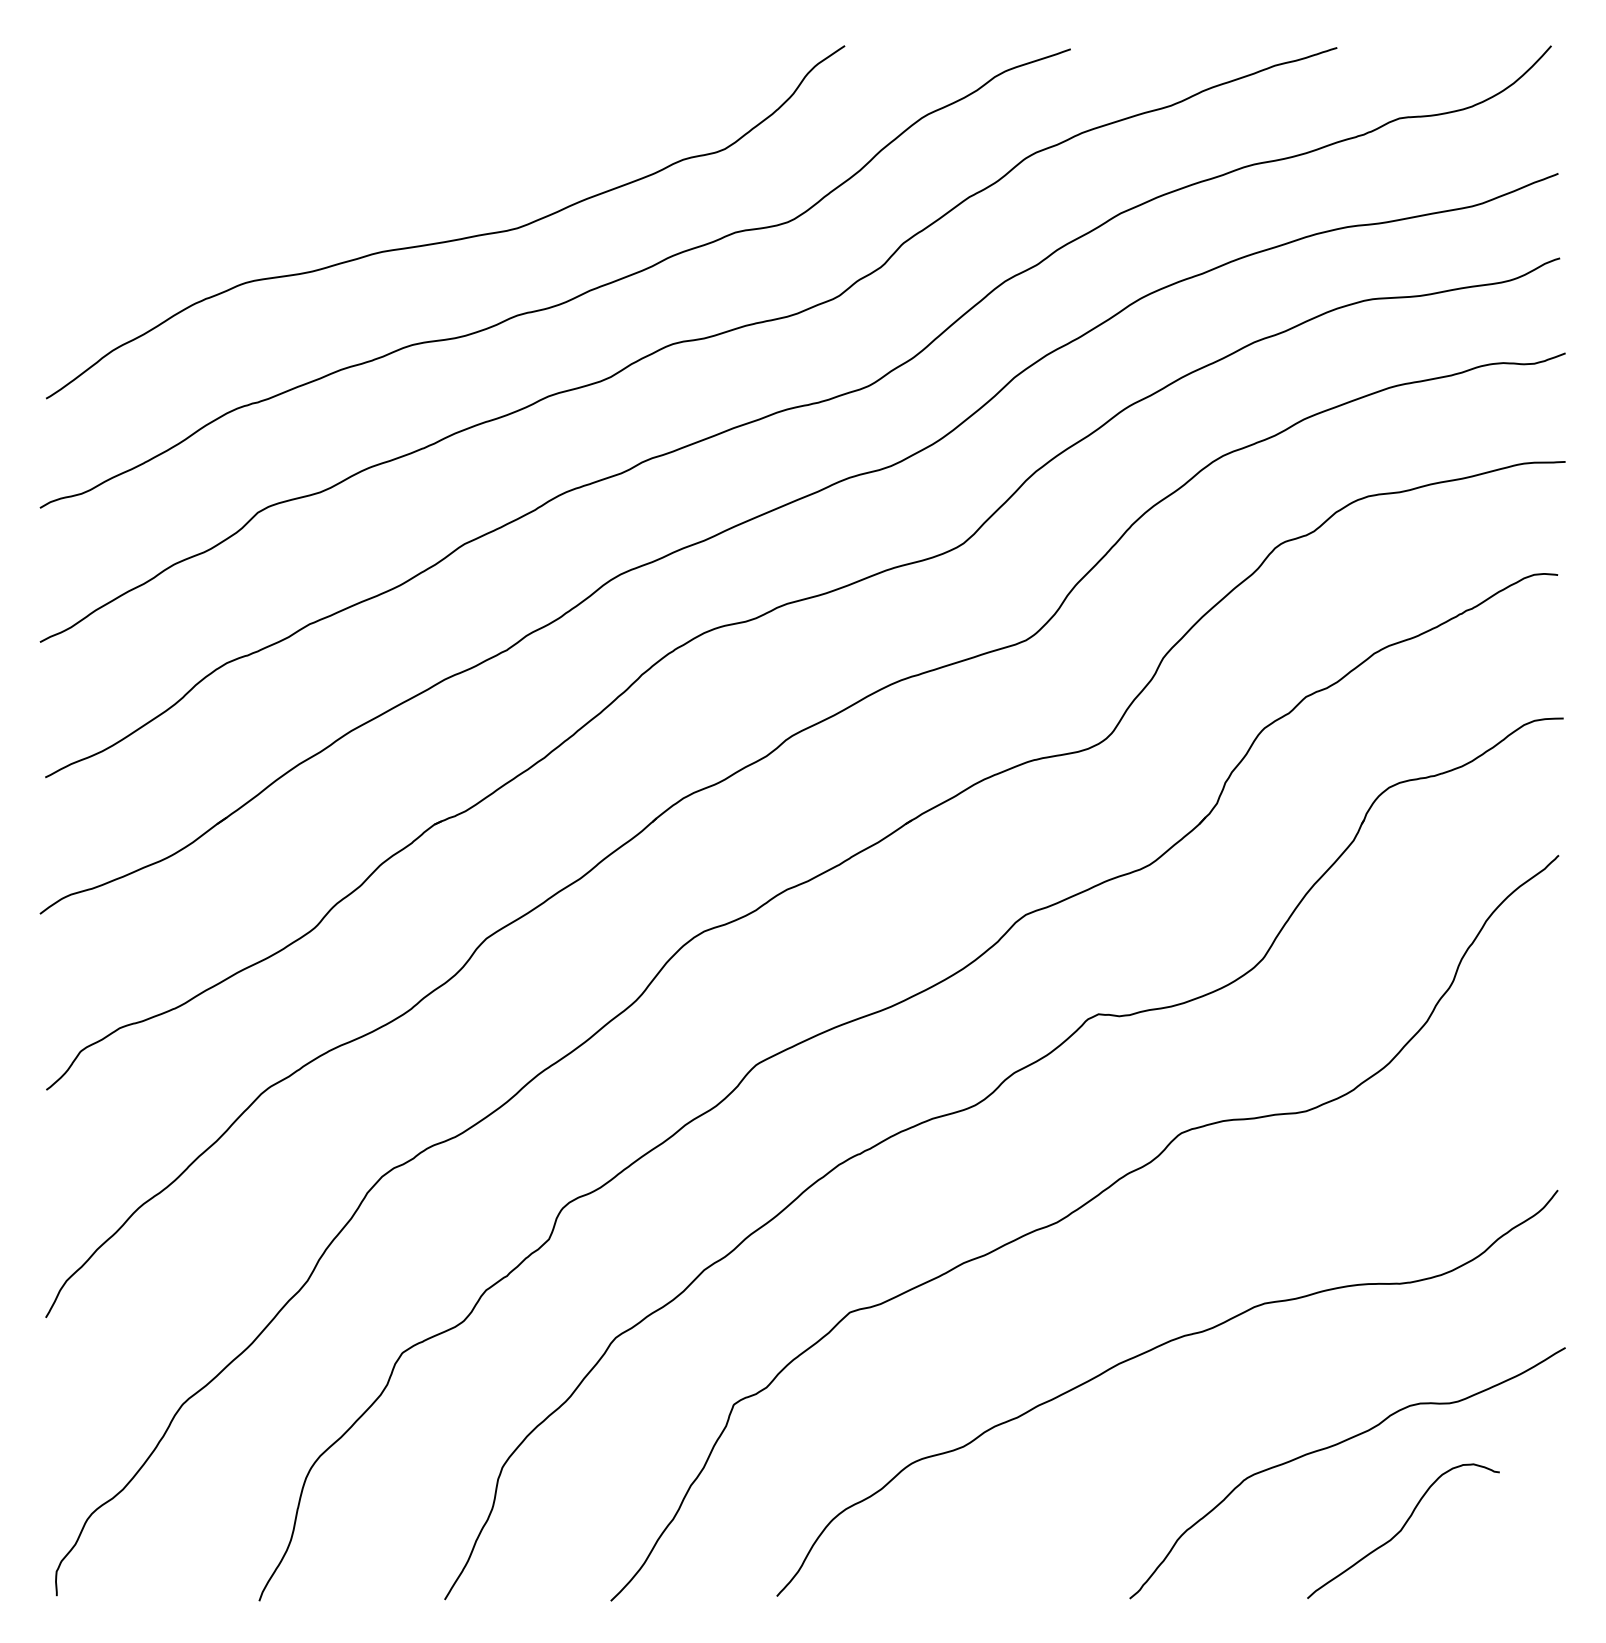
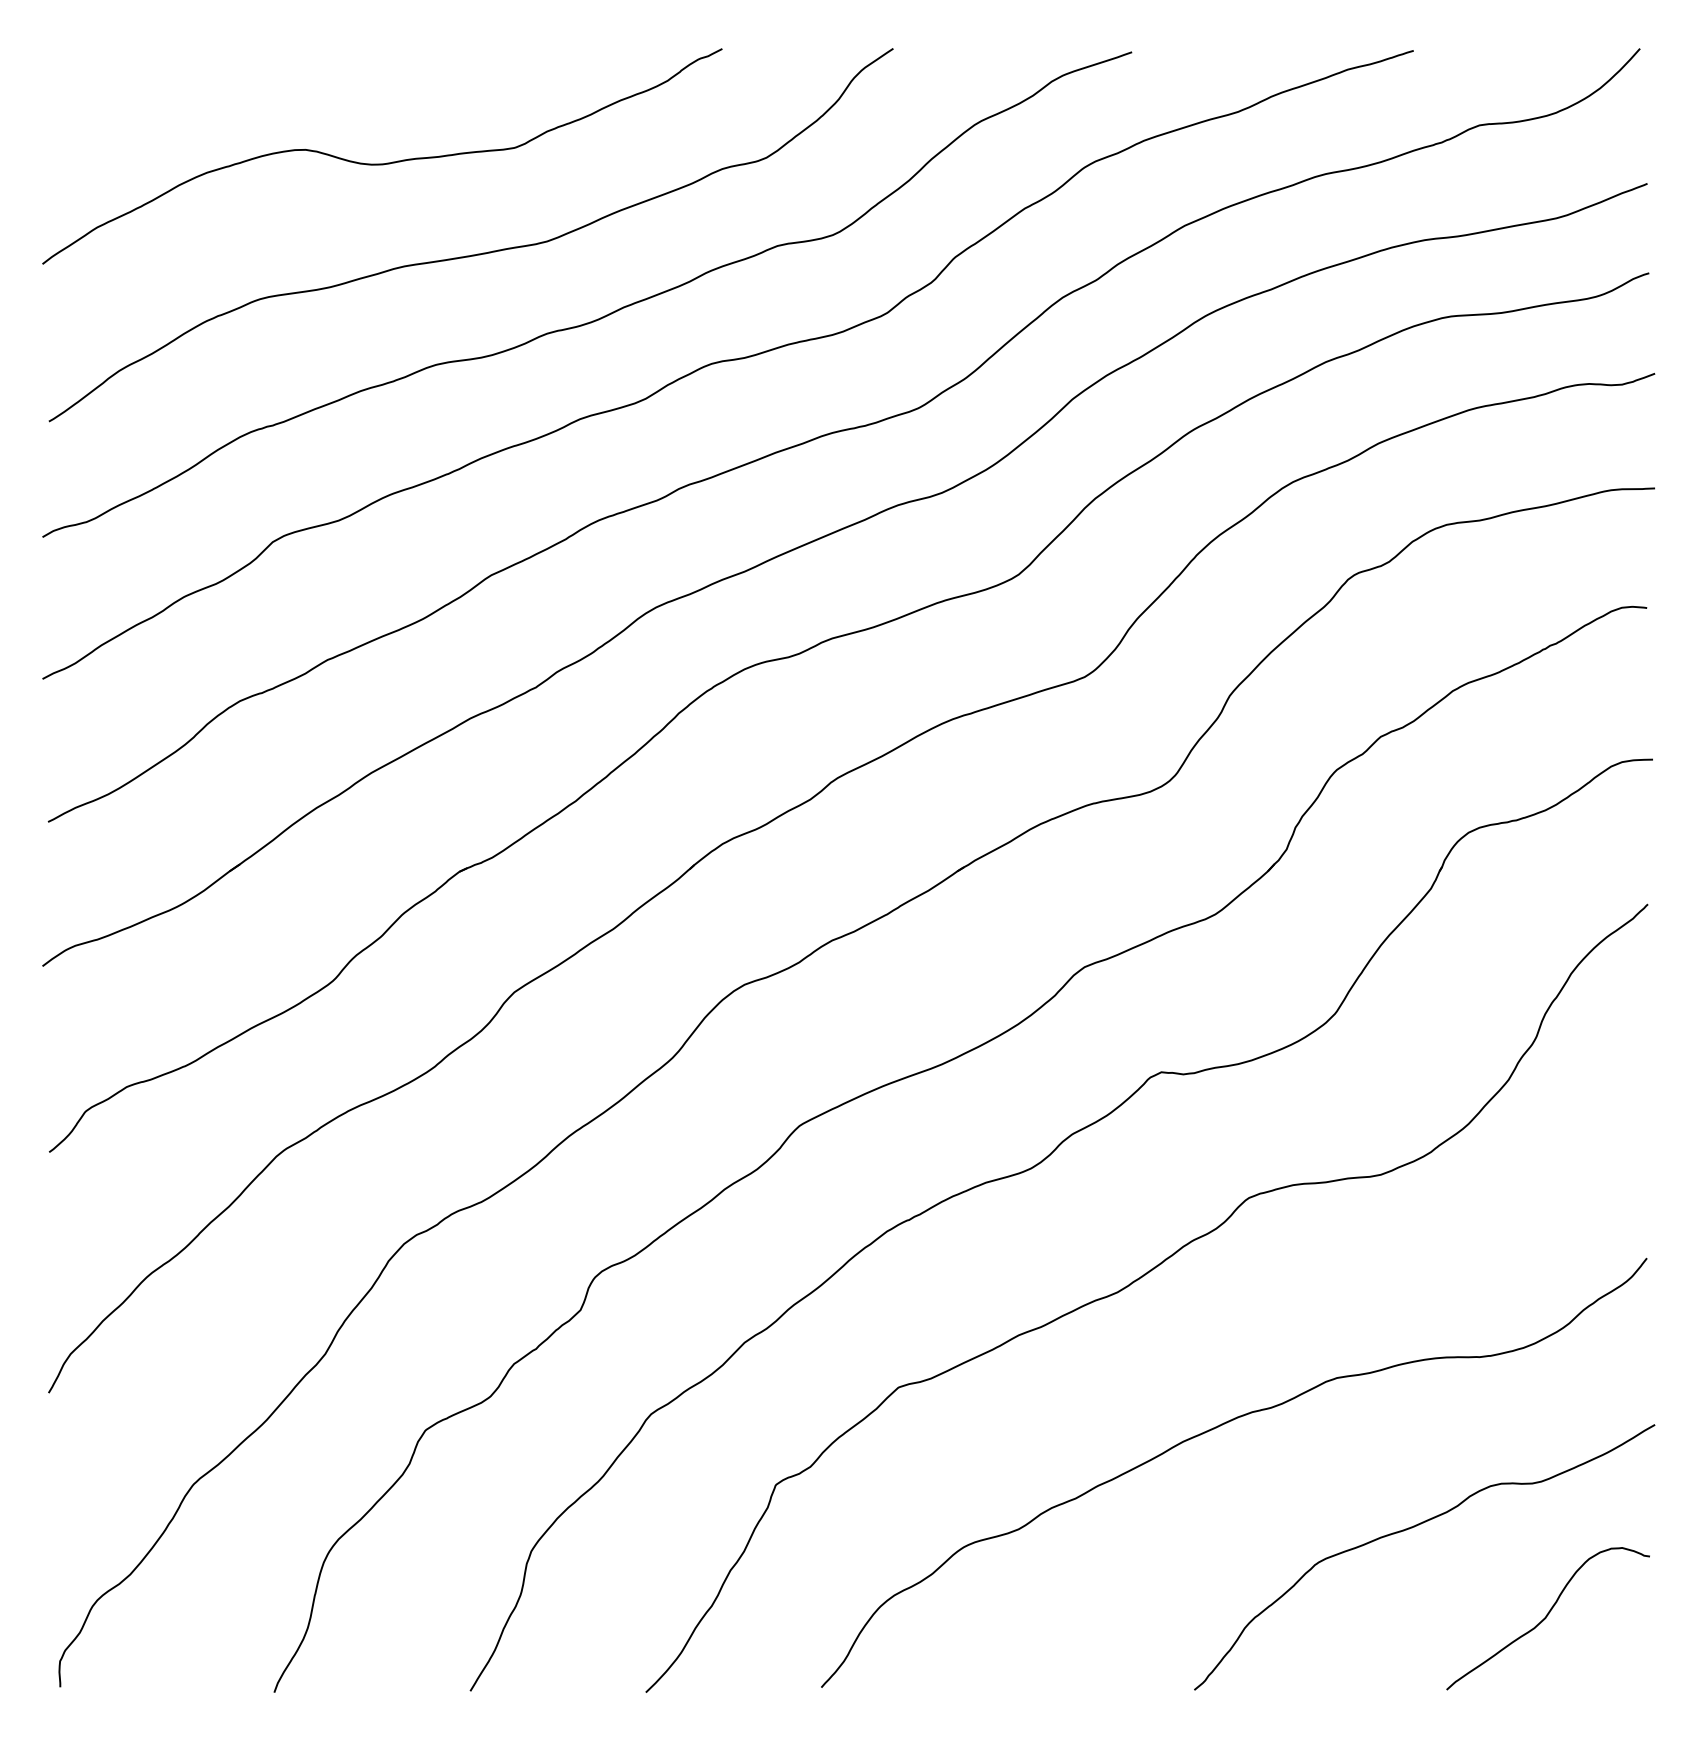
curve: (361, 154) -> (382, 163), added
curve: (1402, 1530) -> (1547, 1617), moved

